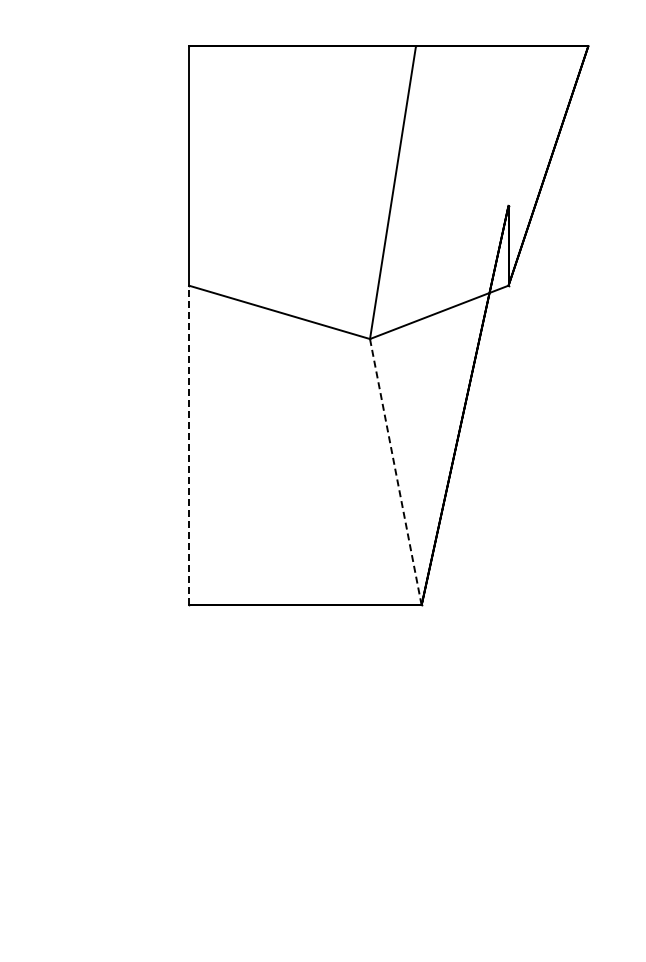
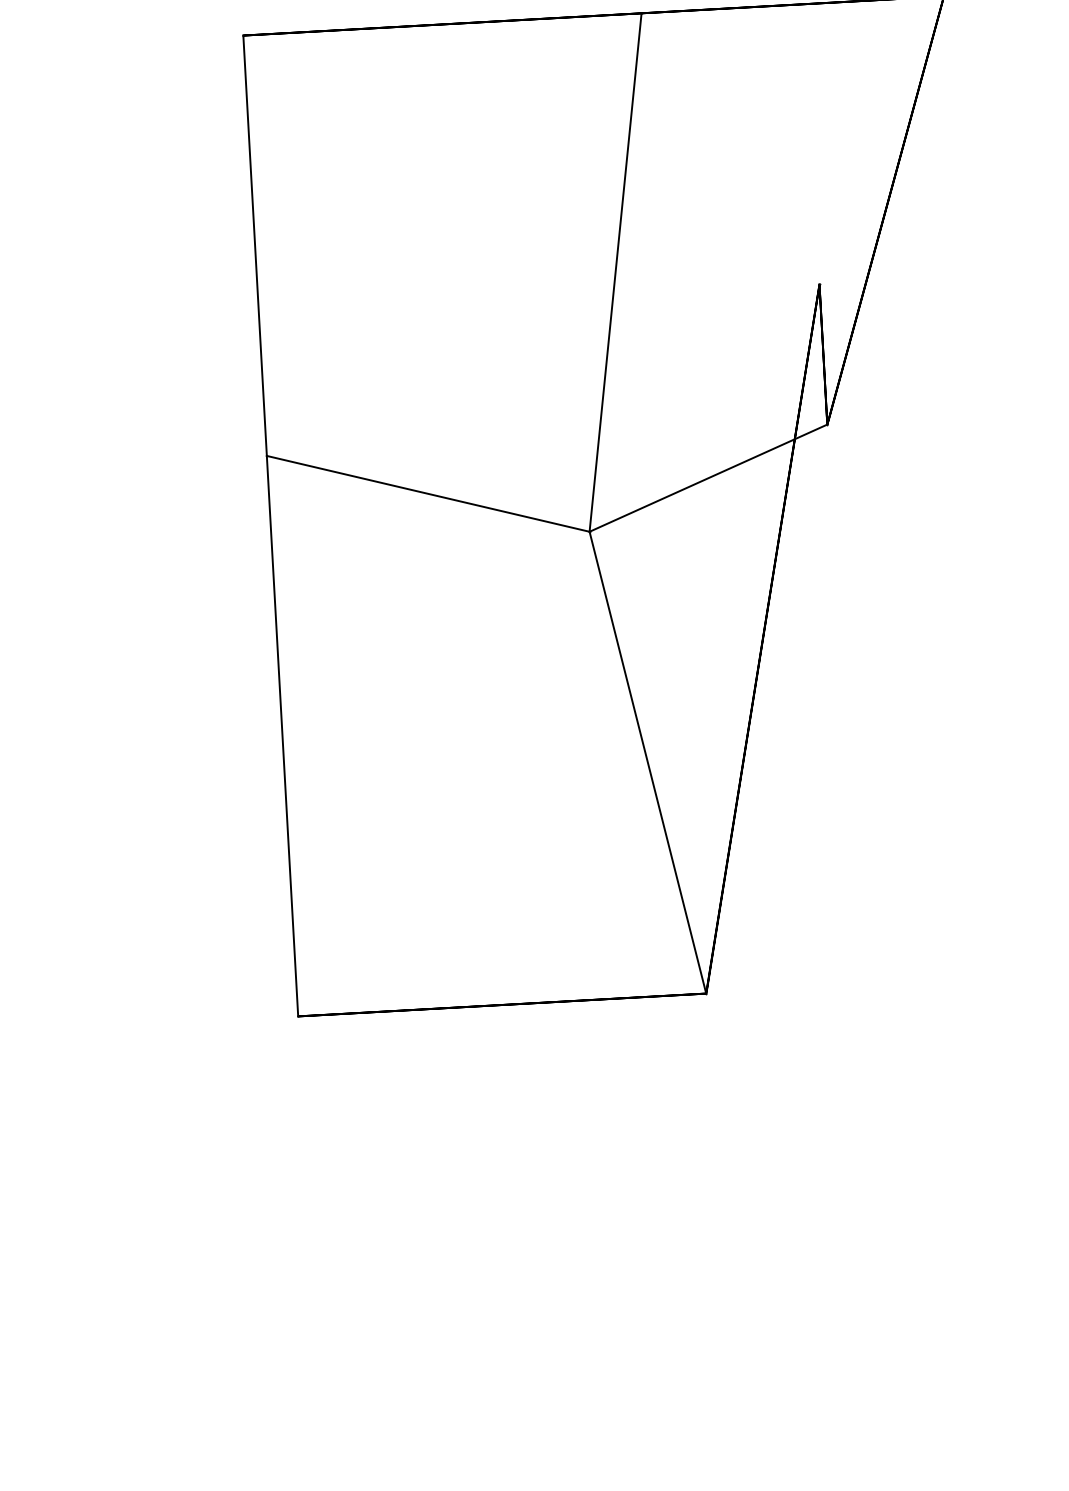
line: (189, 445) -> (283, 736), dashed -> solid
line: (395, 472) -> (647, 763), dashed -> solid

